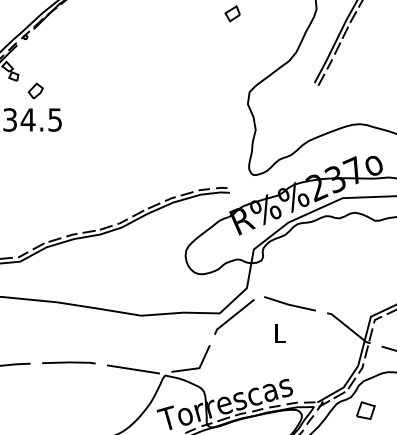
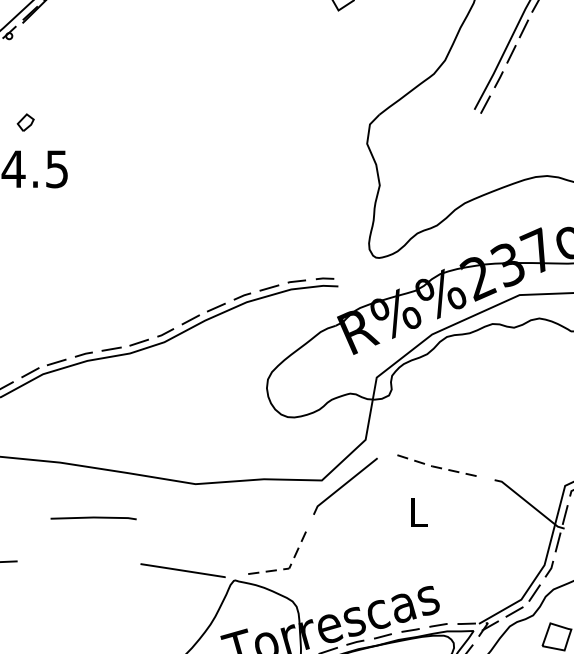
part: (35, 90) -> (25, 121), size x0.7
line: (289, 304) -> (434, 466), solid -> dashed
line: (68, 362) -> (93, 517), moved
line: (198, 368) -> (287, 569), solid -> dashed

